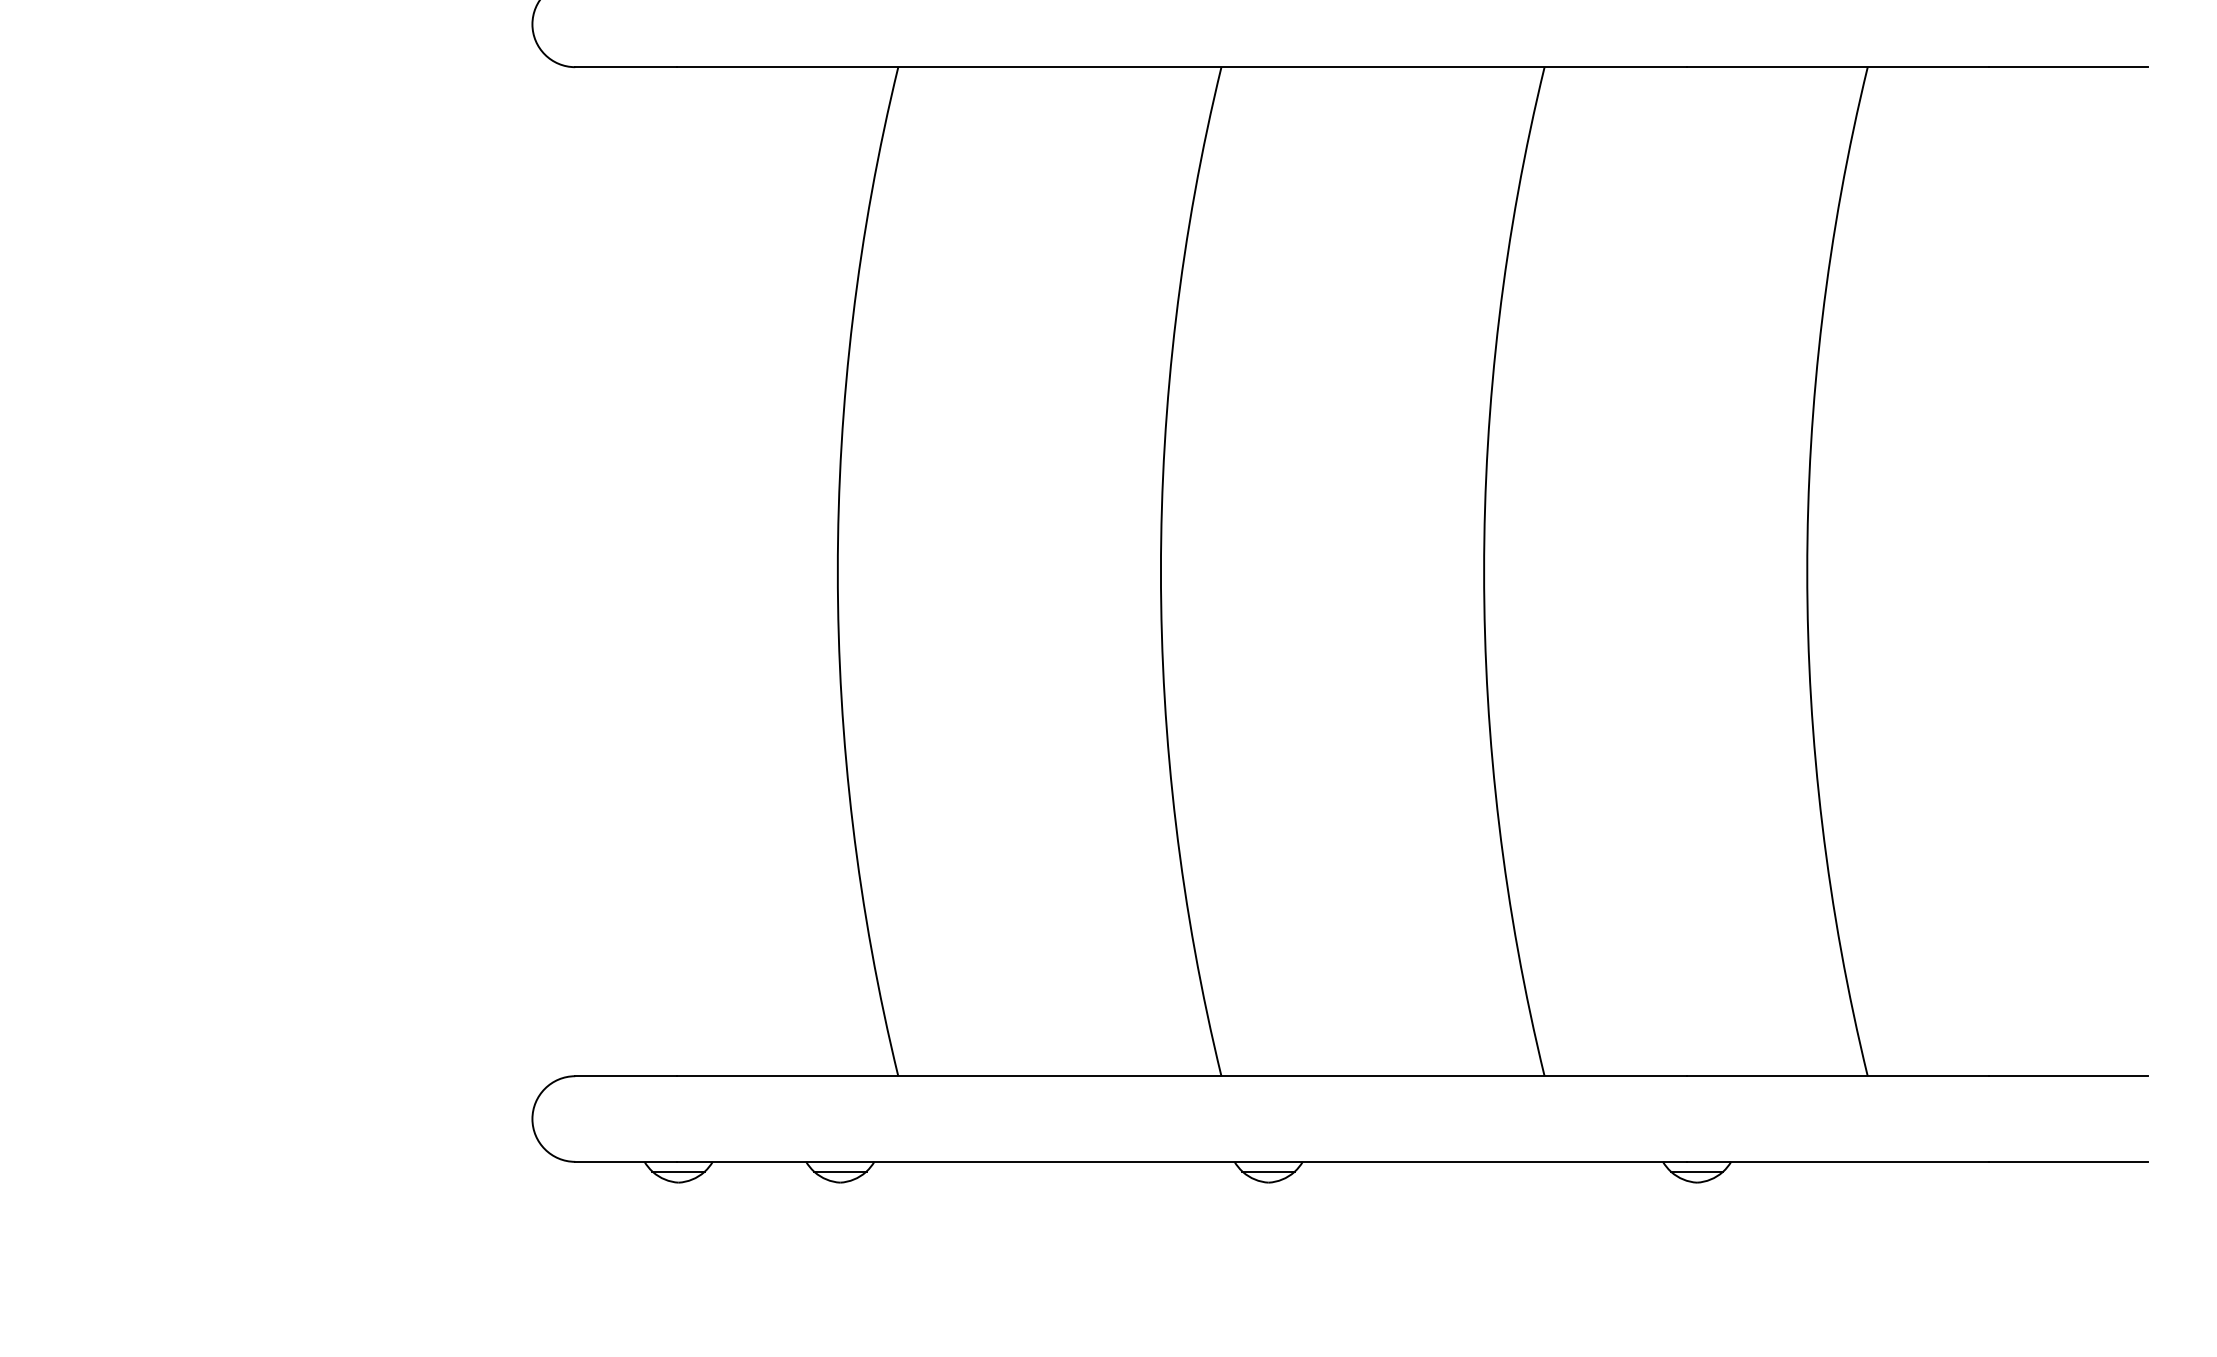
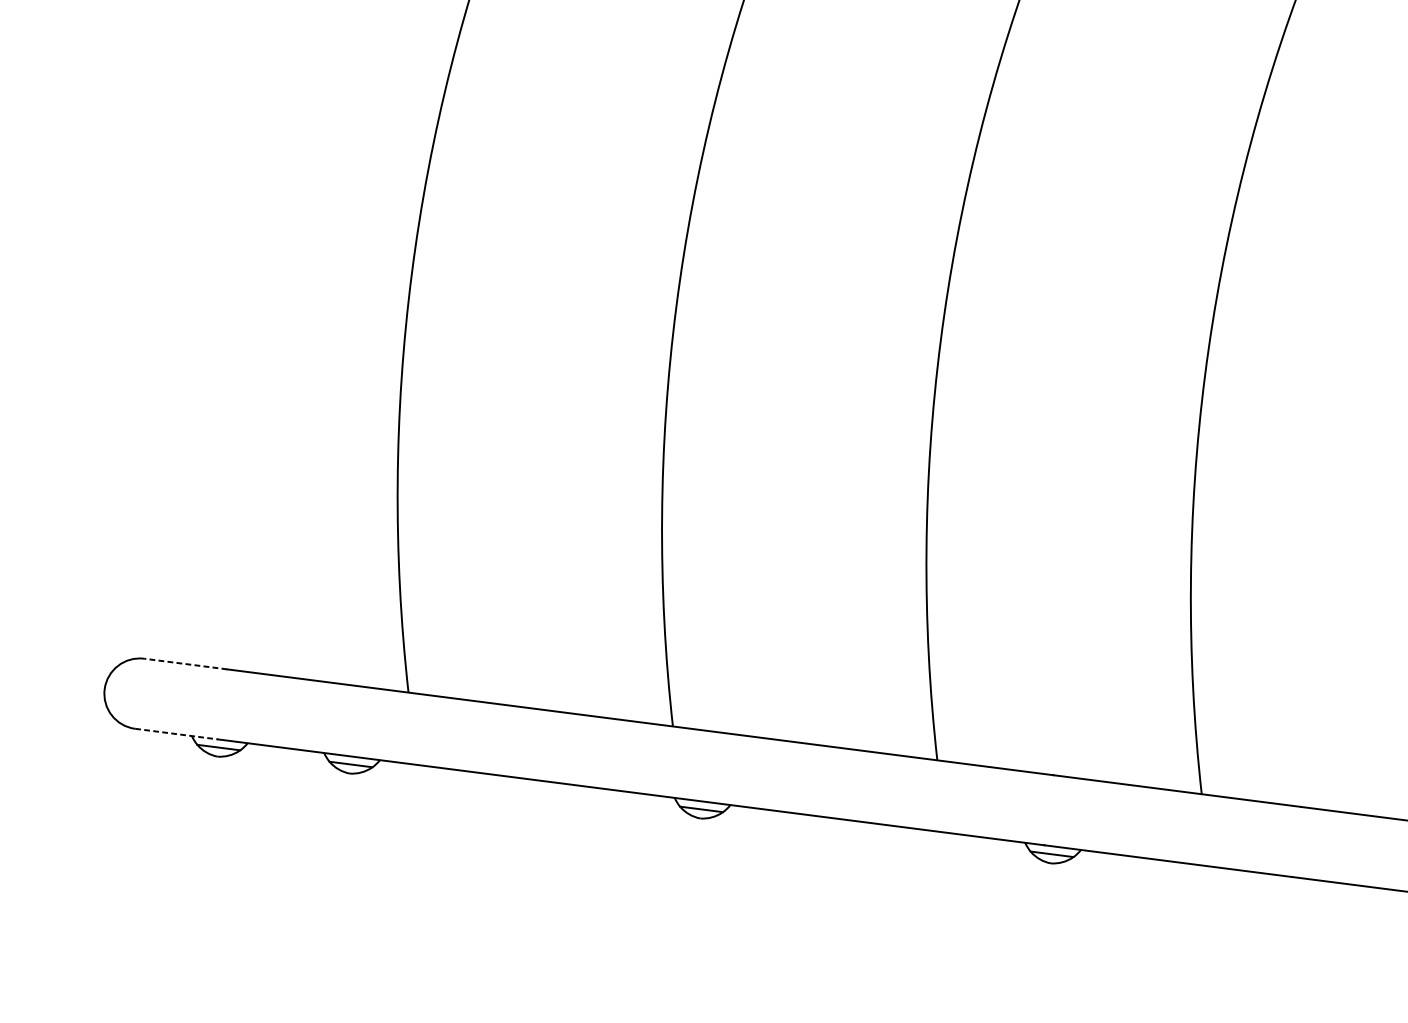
line: (626, 1076) -> (186, 664), solid -> dashed
line: (626, 1161) -> (177, 733), solid -> dashed

